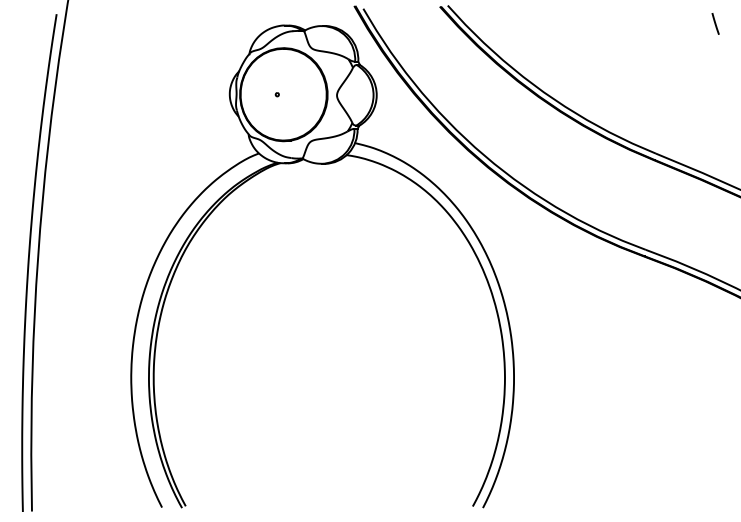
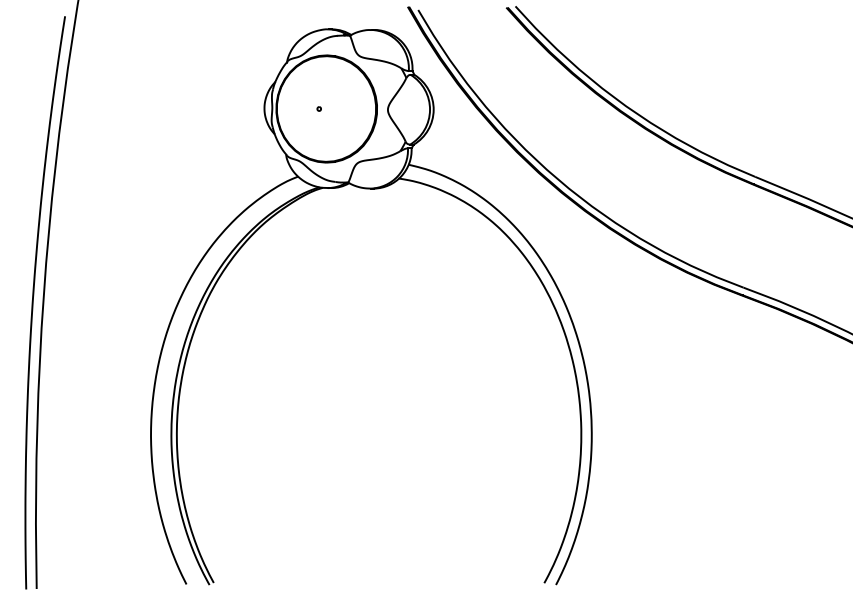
line: (715, 23) -> (823, 27), removed

